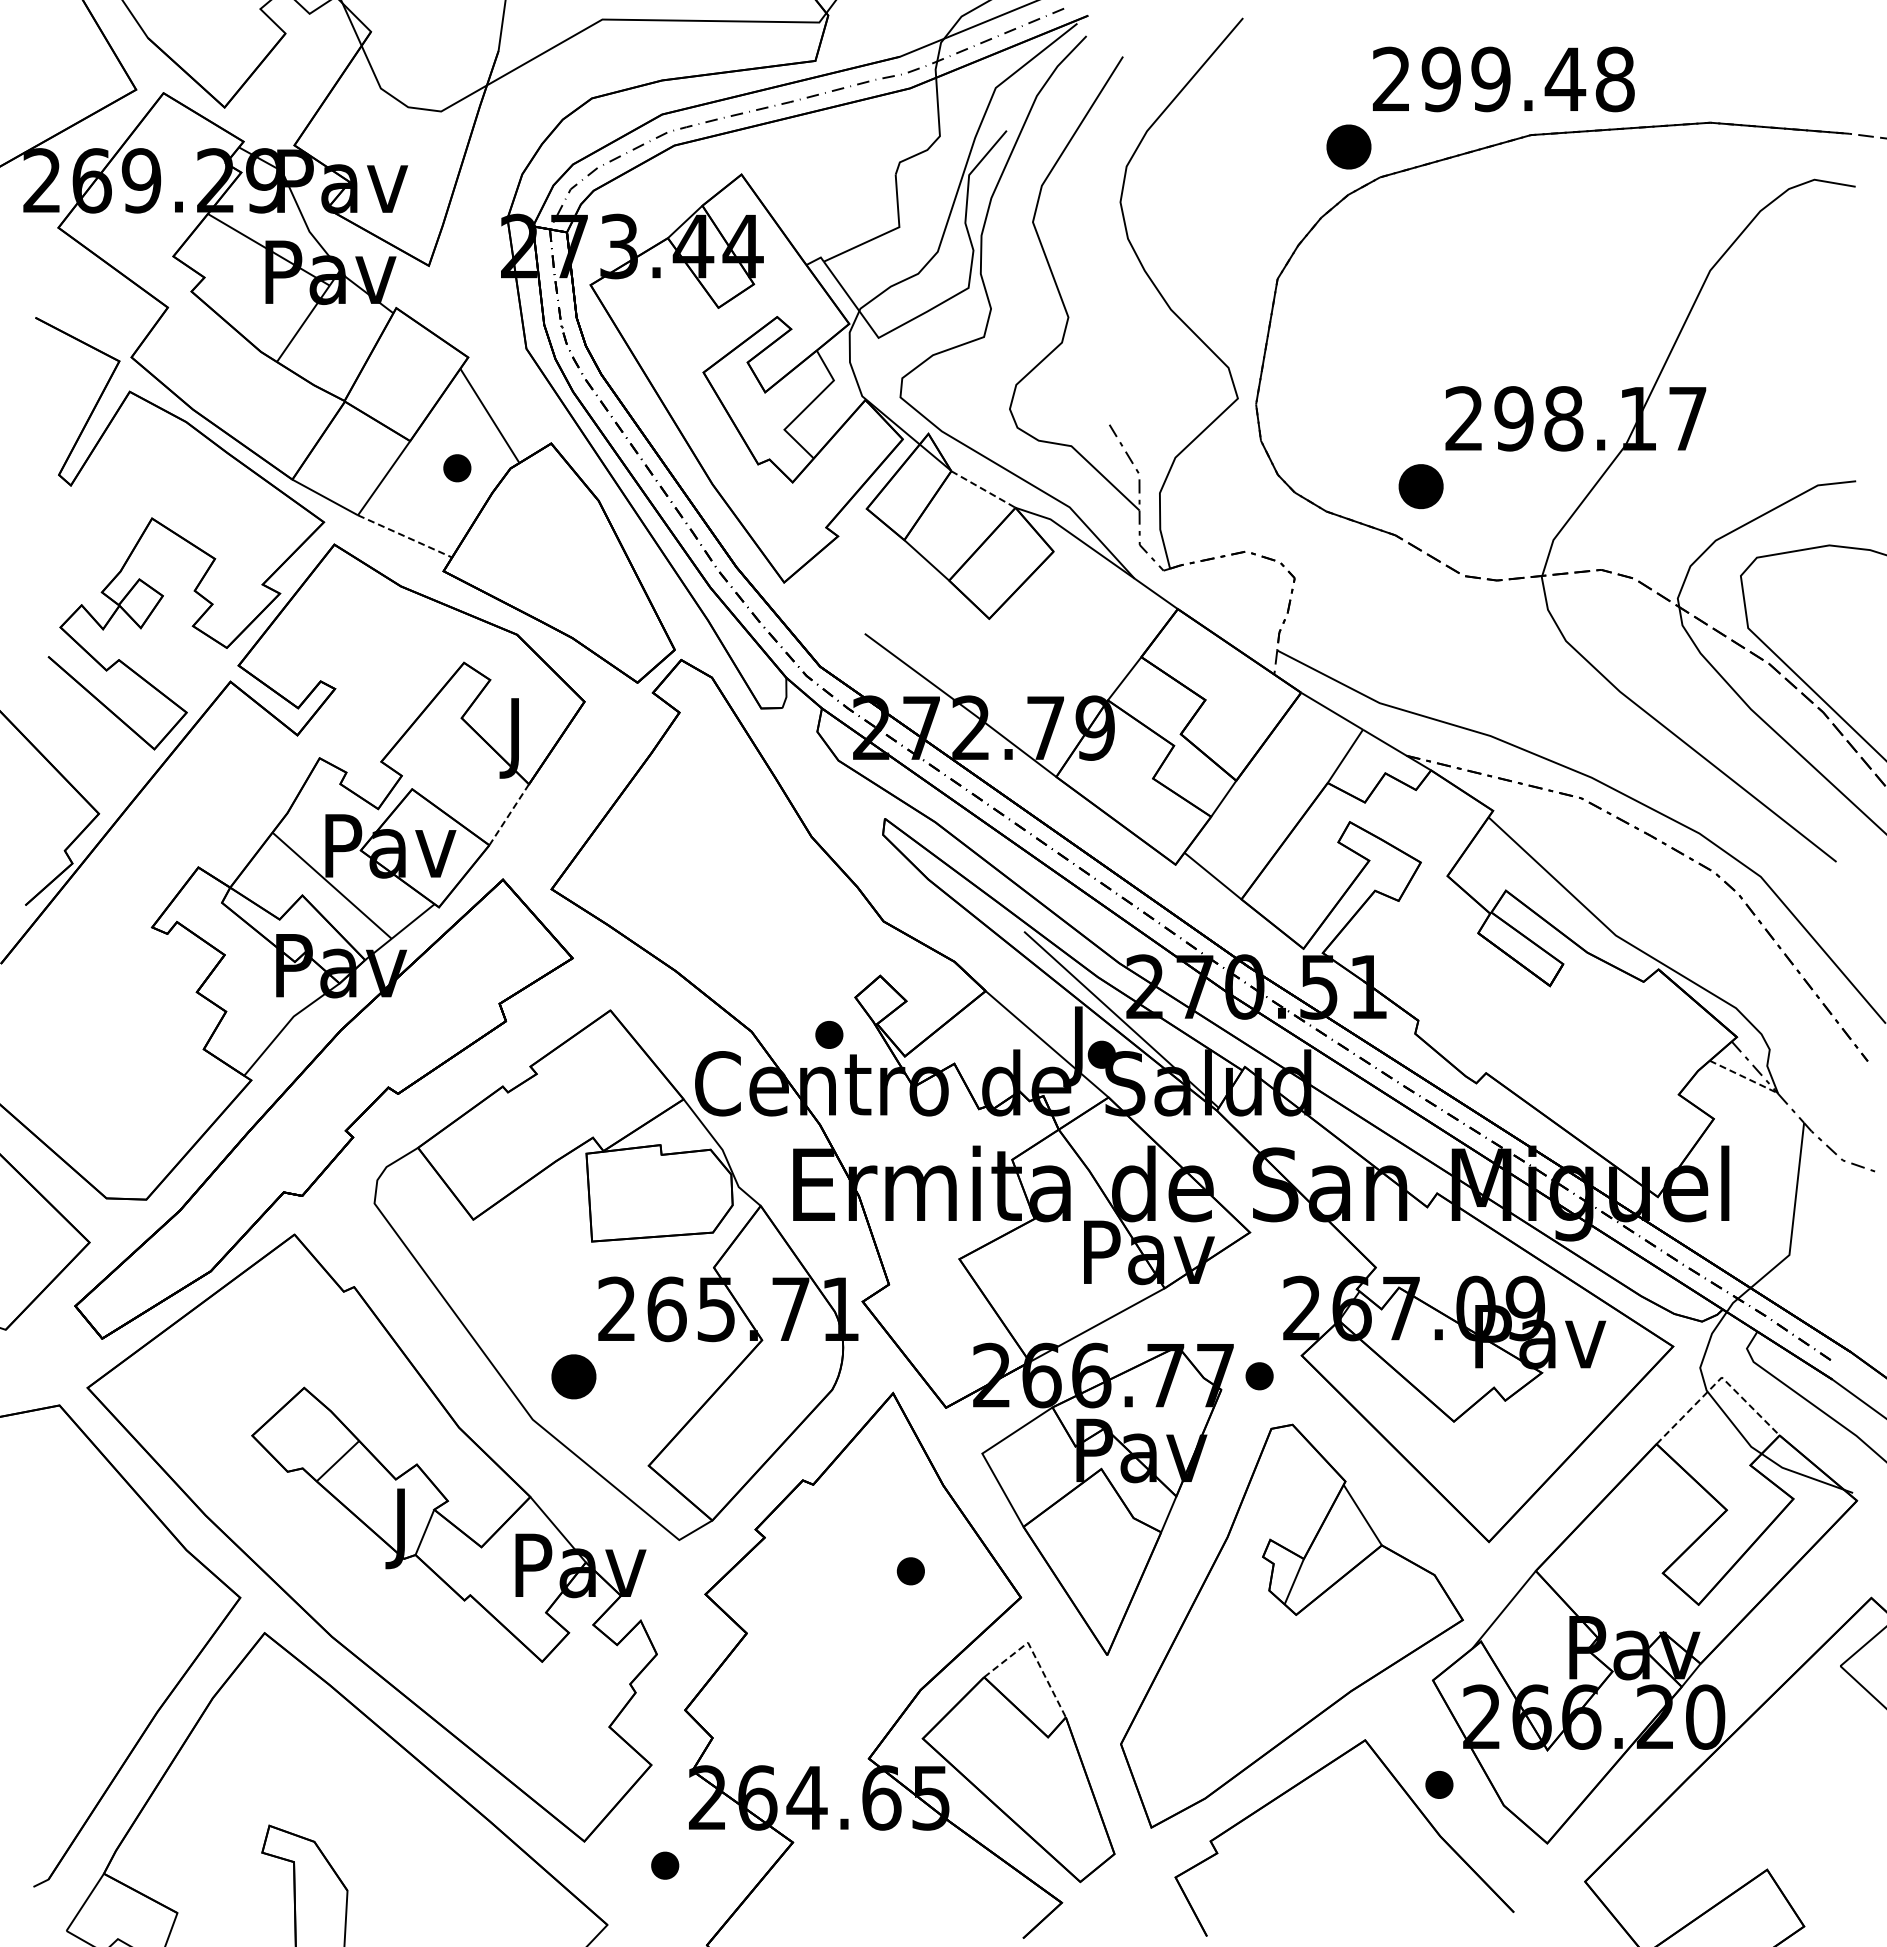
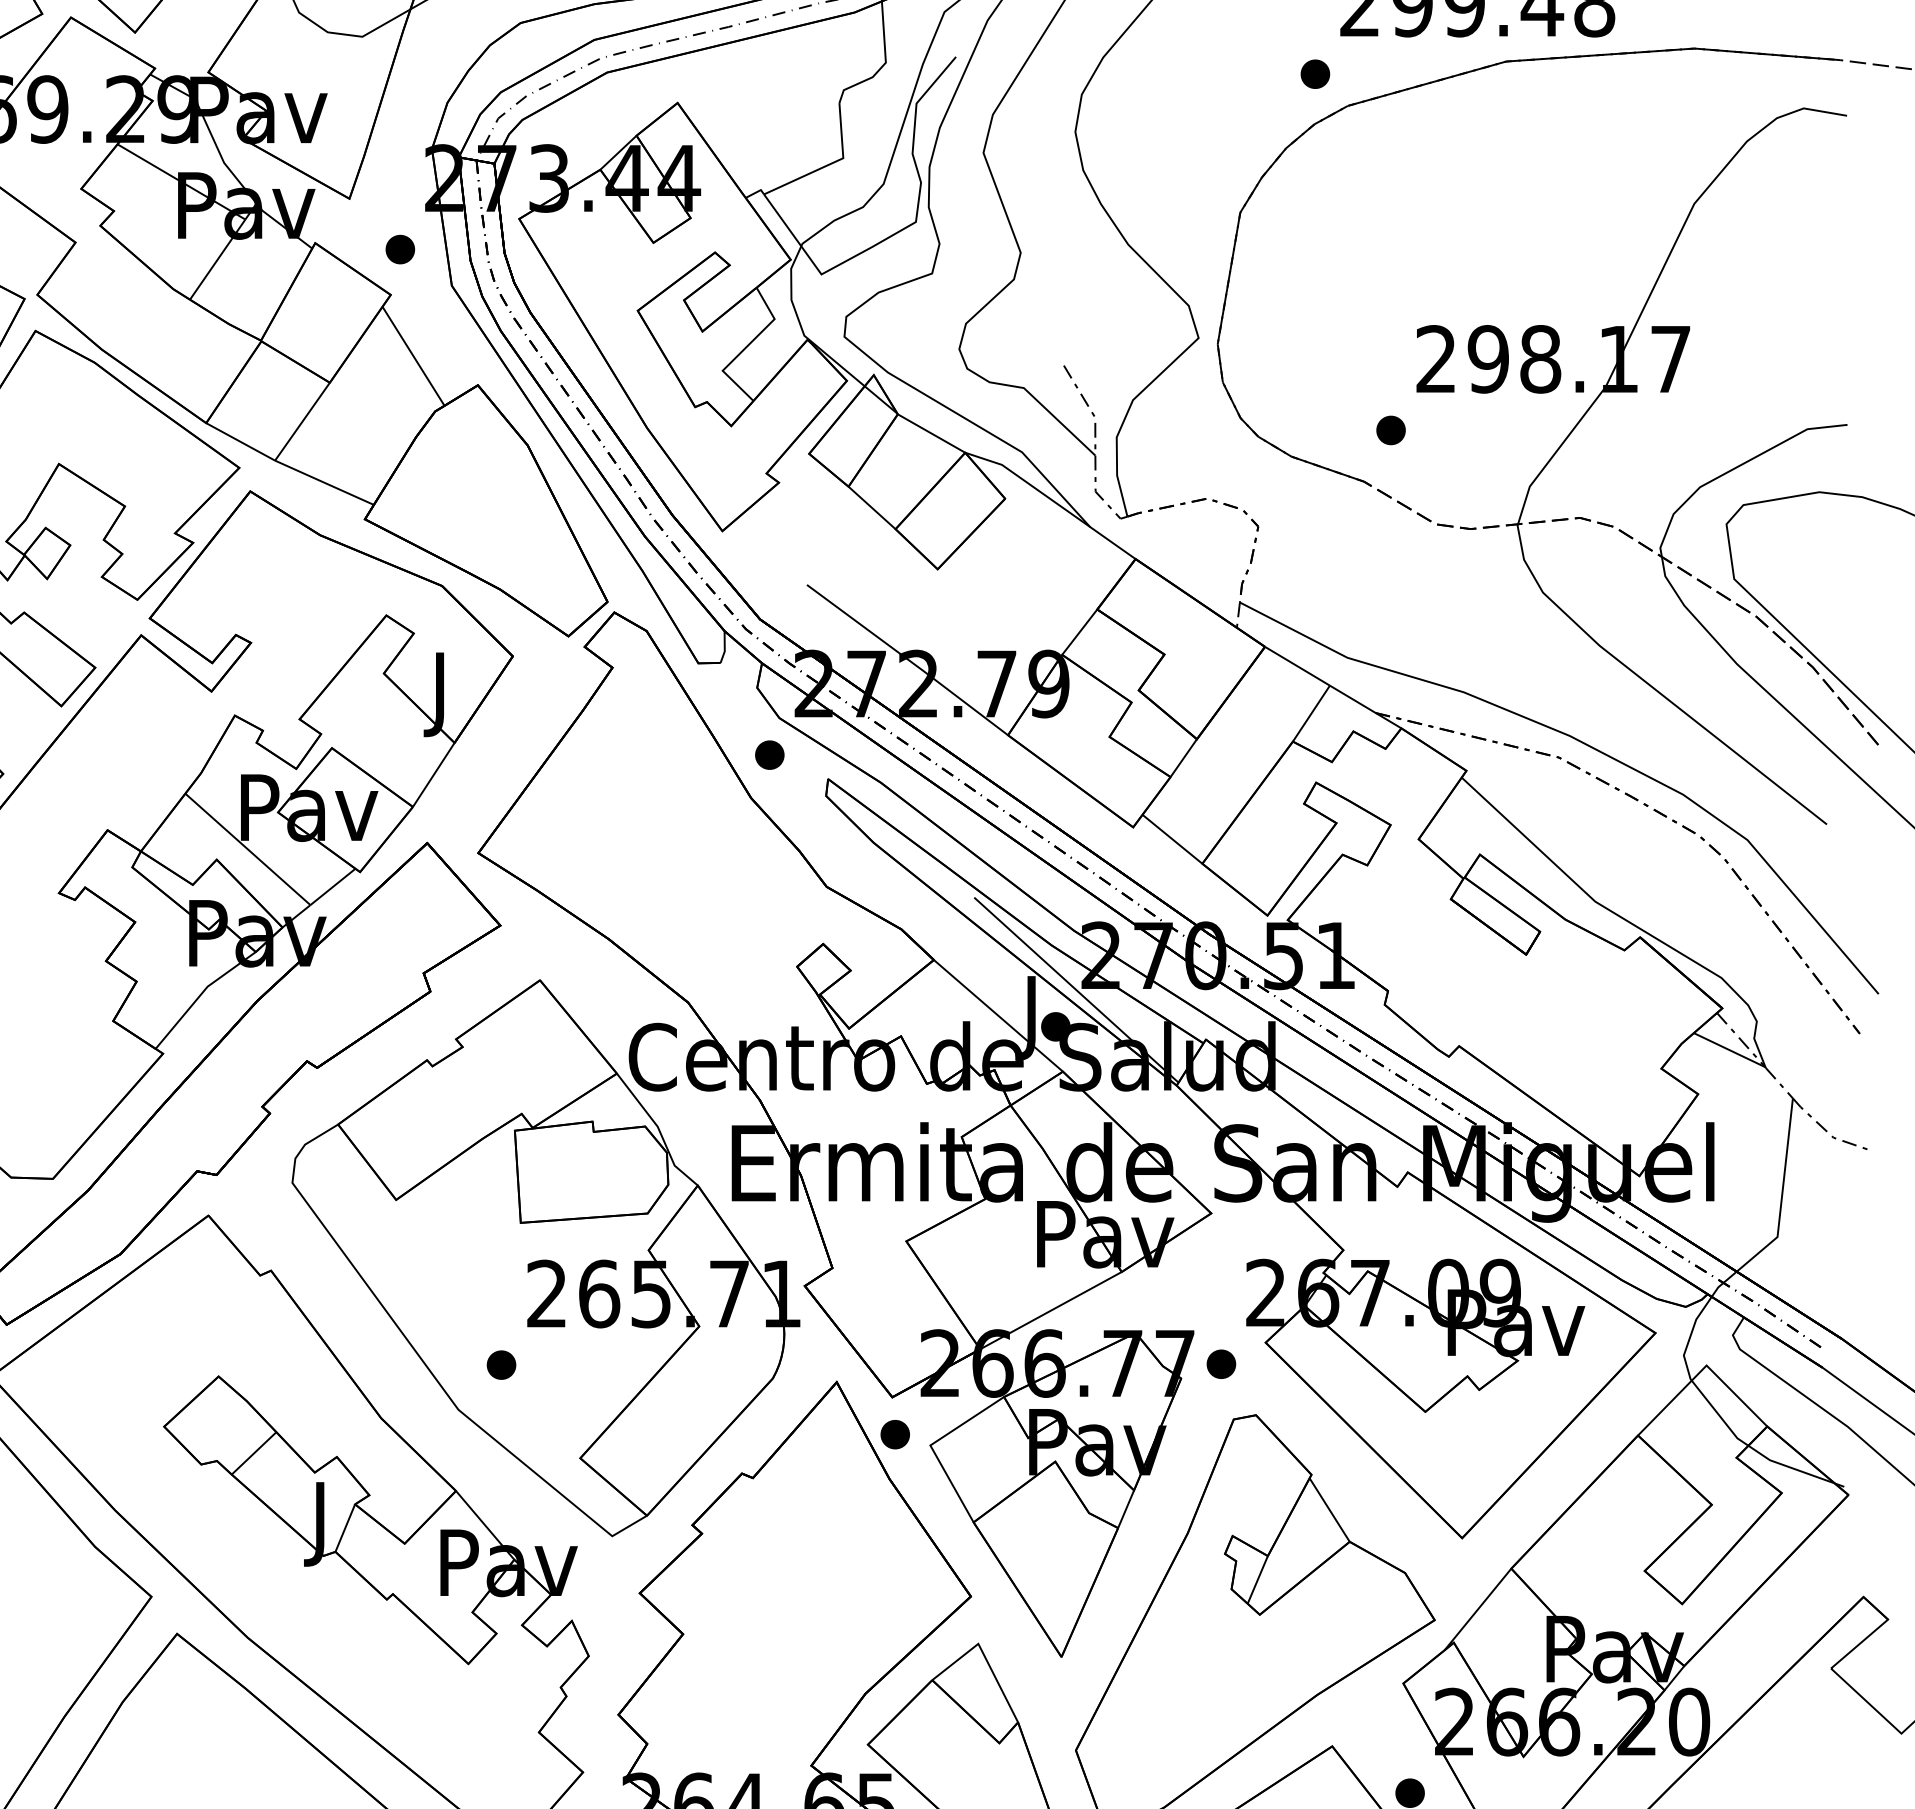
part: (1349, 147) -> (1315, 74), size x0.62
part: (457, 468) -> (400, 249), moved
part: (1421, 486) -> (1391, 430), size x0.62
line: (983, 489) -> (931, 433), dashed -> solid
line: (405, 536) -> (324, 482), dashed -> solid
line: (508, 815) -> (433, 775), dashed -> solid
part: (829, 1034) -> (769, 754), moved
line: (1743, 1076) -> (1729, 1049), dashed -> solid
part: (573, 1377) -> (501, 1365), size x0.62
line: (1718, 1381) -> (1703, 1369), dashed -> solid
part: (910, 1571) -> (894, 1434), moved
line: (1034, 1655) -> (985, 1657), dashed -> solid

